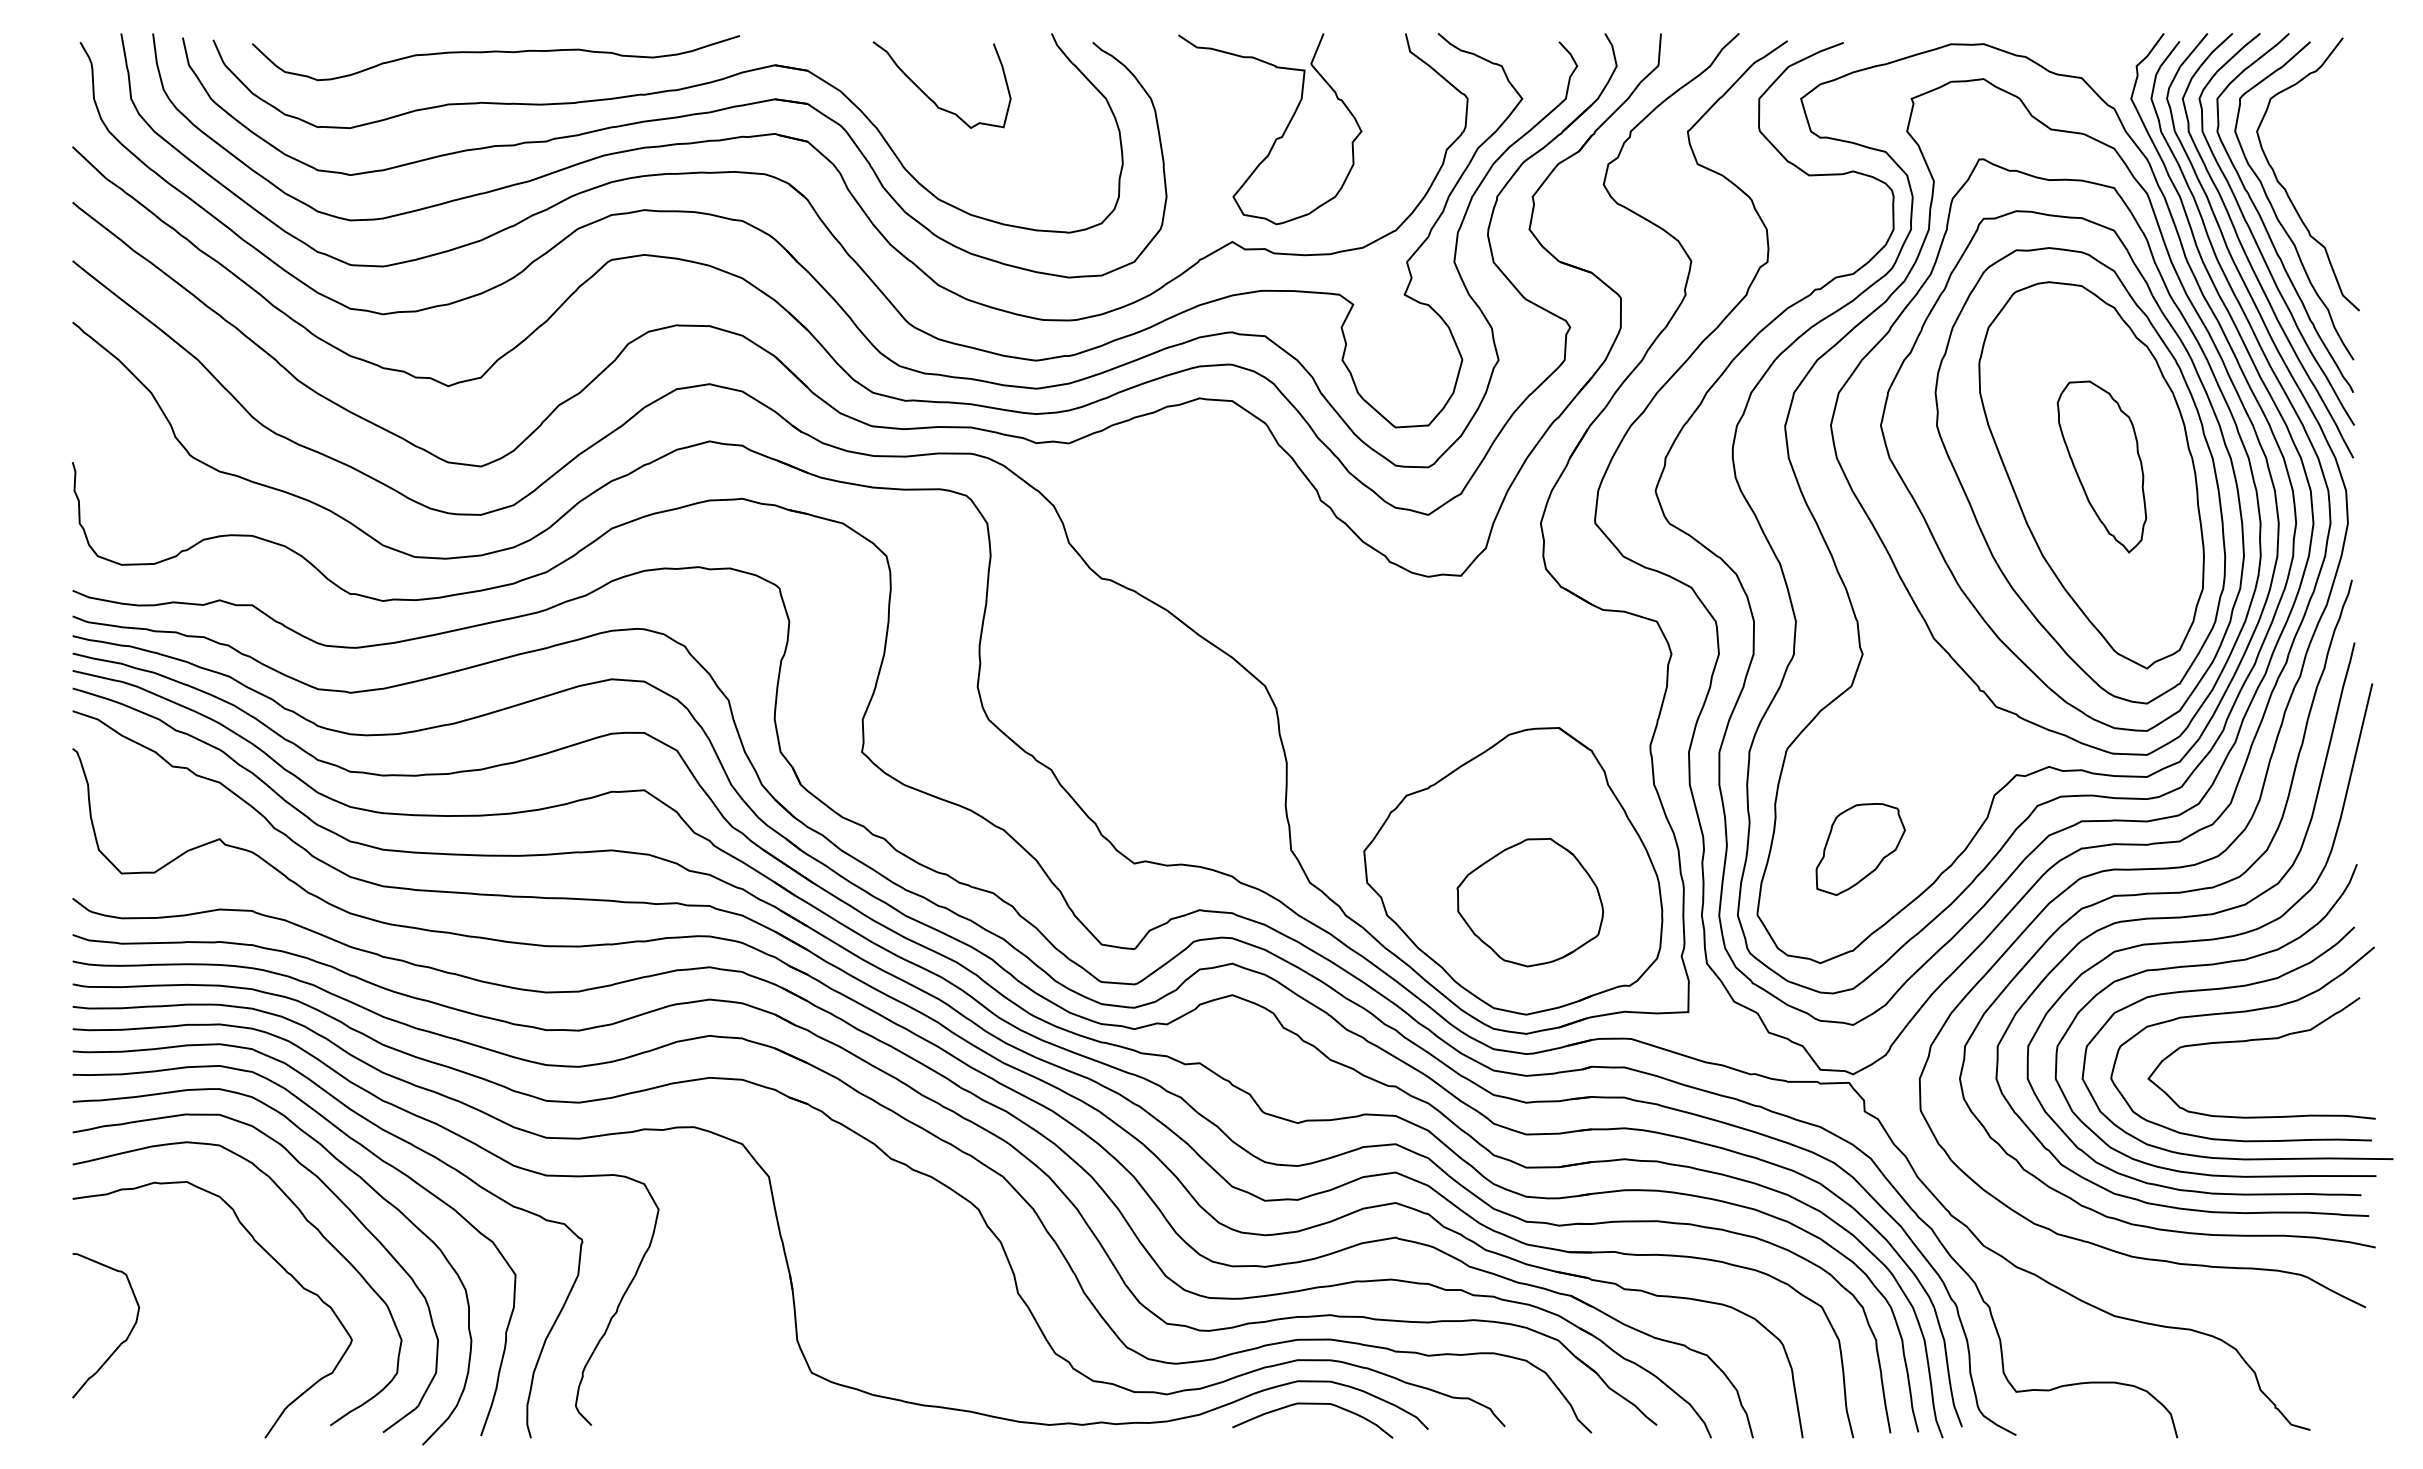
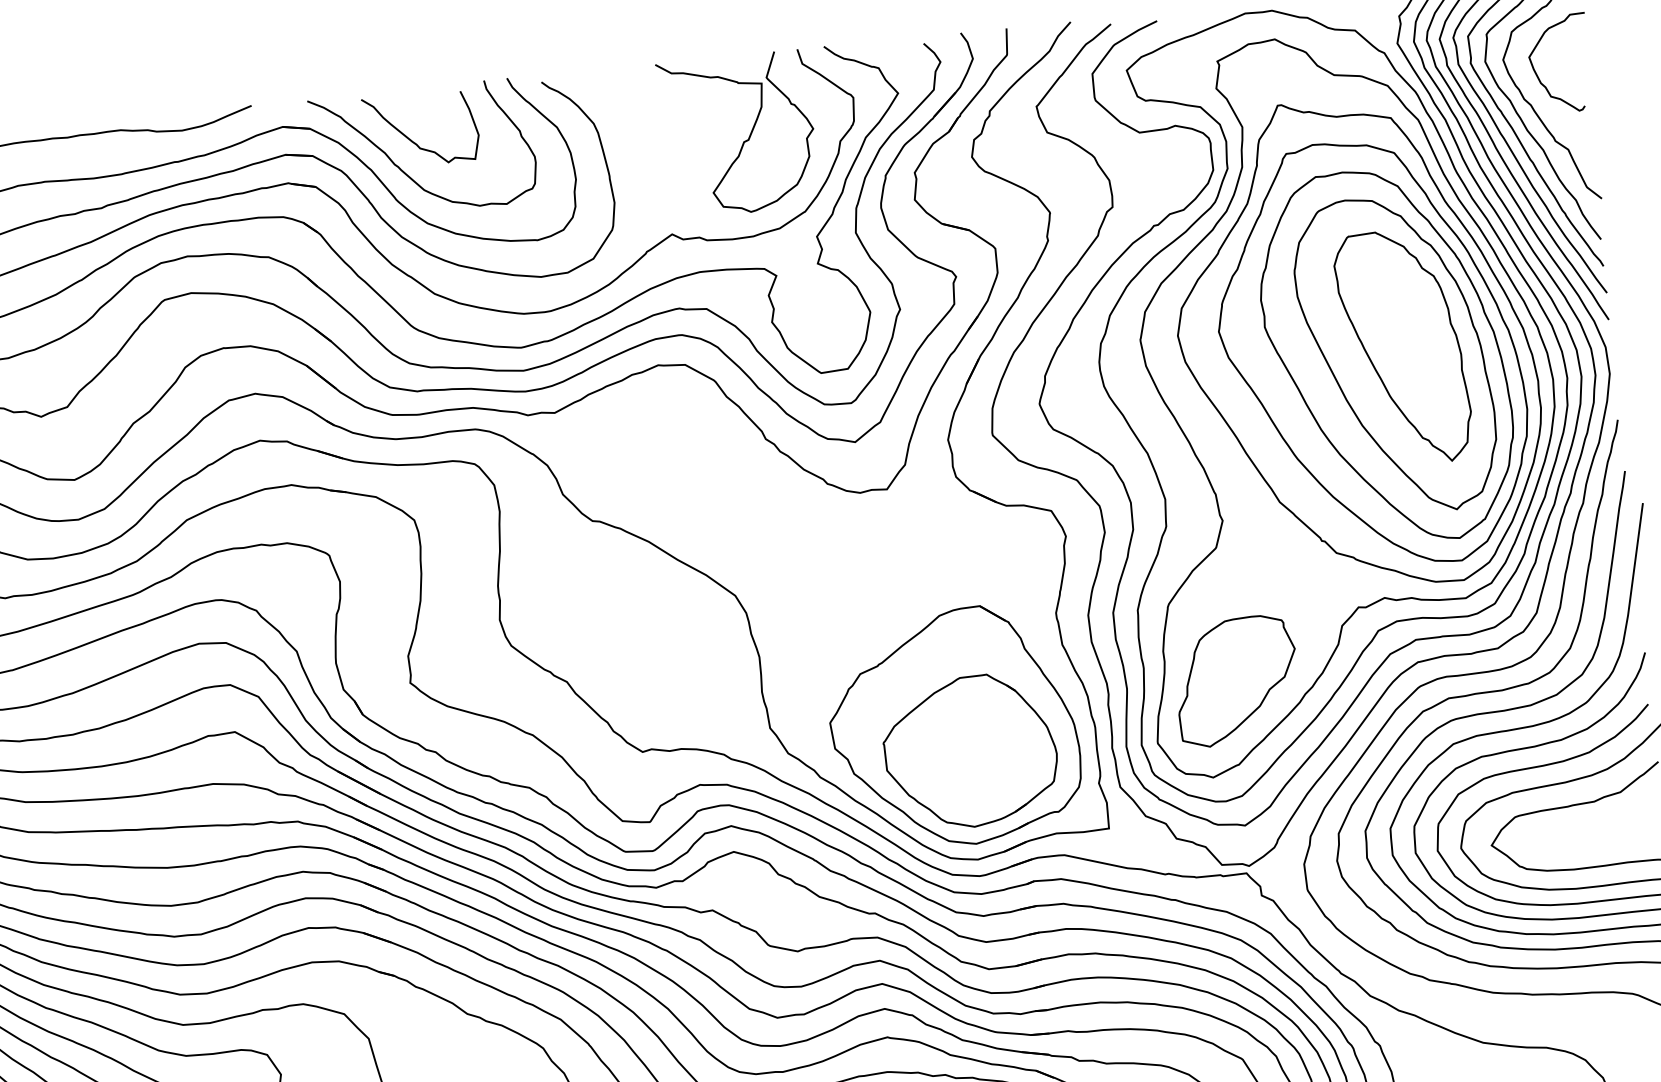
curve: (914, 131) -> (402, 169), added
curve: (1275, 138) -> (743, 141), moved
curve: (2296, 152) -> (1537, 73), added
part: (2101, 466) -> (1403, 347), size x1.67
part: (1860, 849) -> (1236, 681), size x1.67
part: (1530, 902) -> (970, 751), size x1.43

